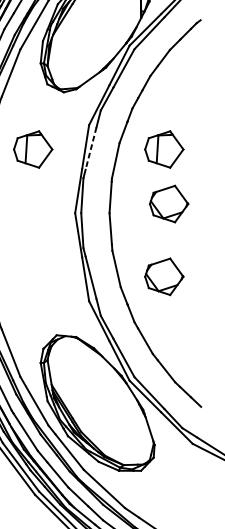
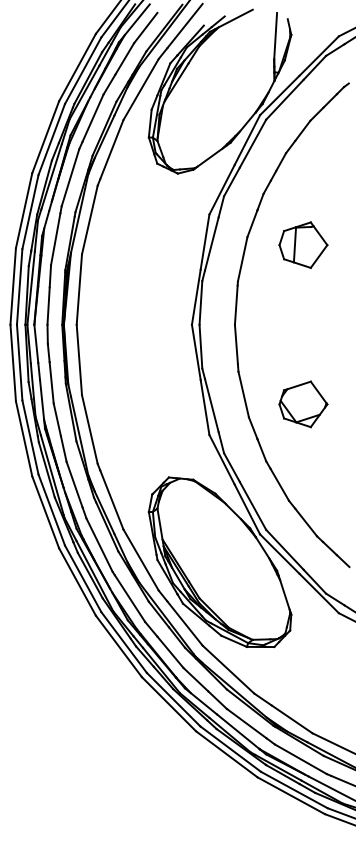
part: (33, 148) -> (139, 244), removed
line: (90, 148) -> (211, 244), dashed -> solid
part: (169, 204) -> (309, 313), removed

